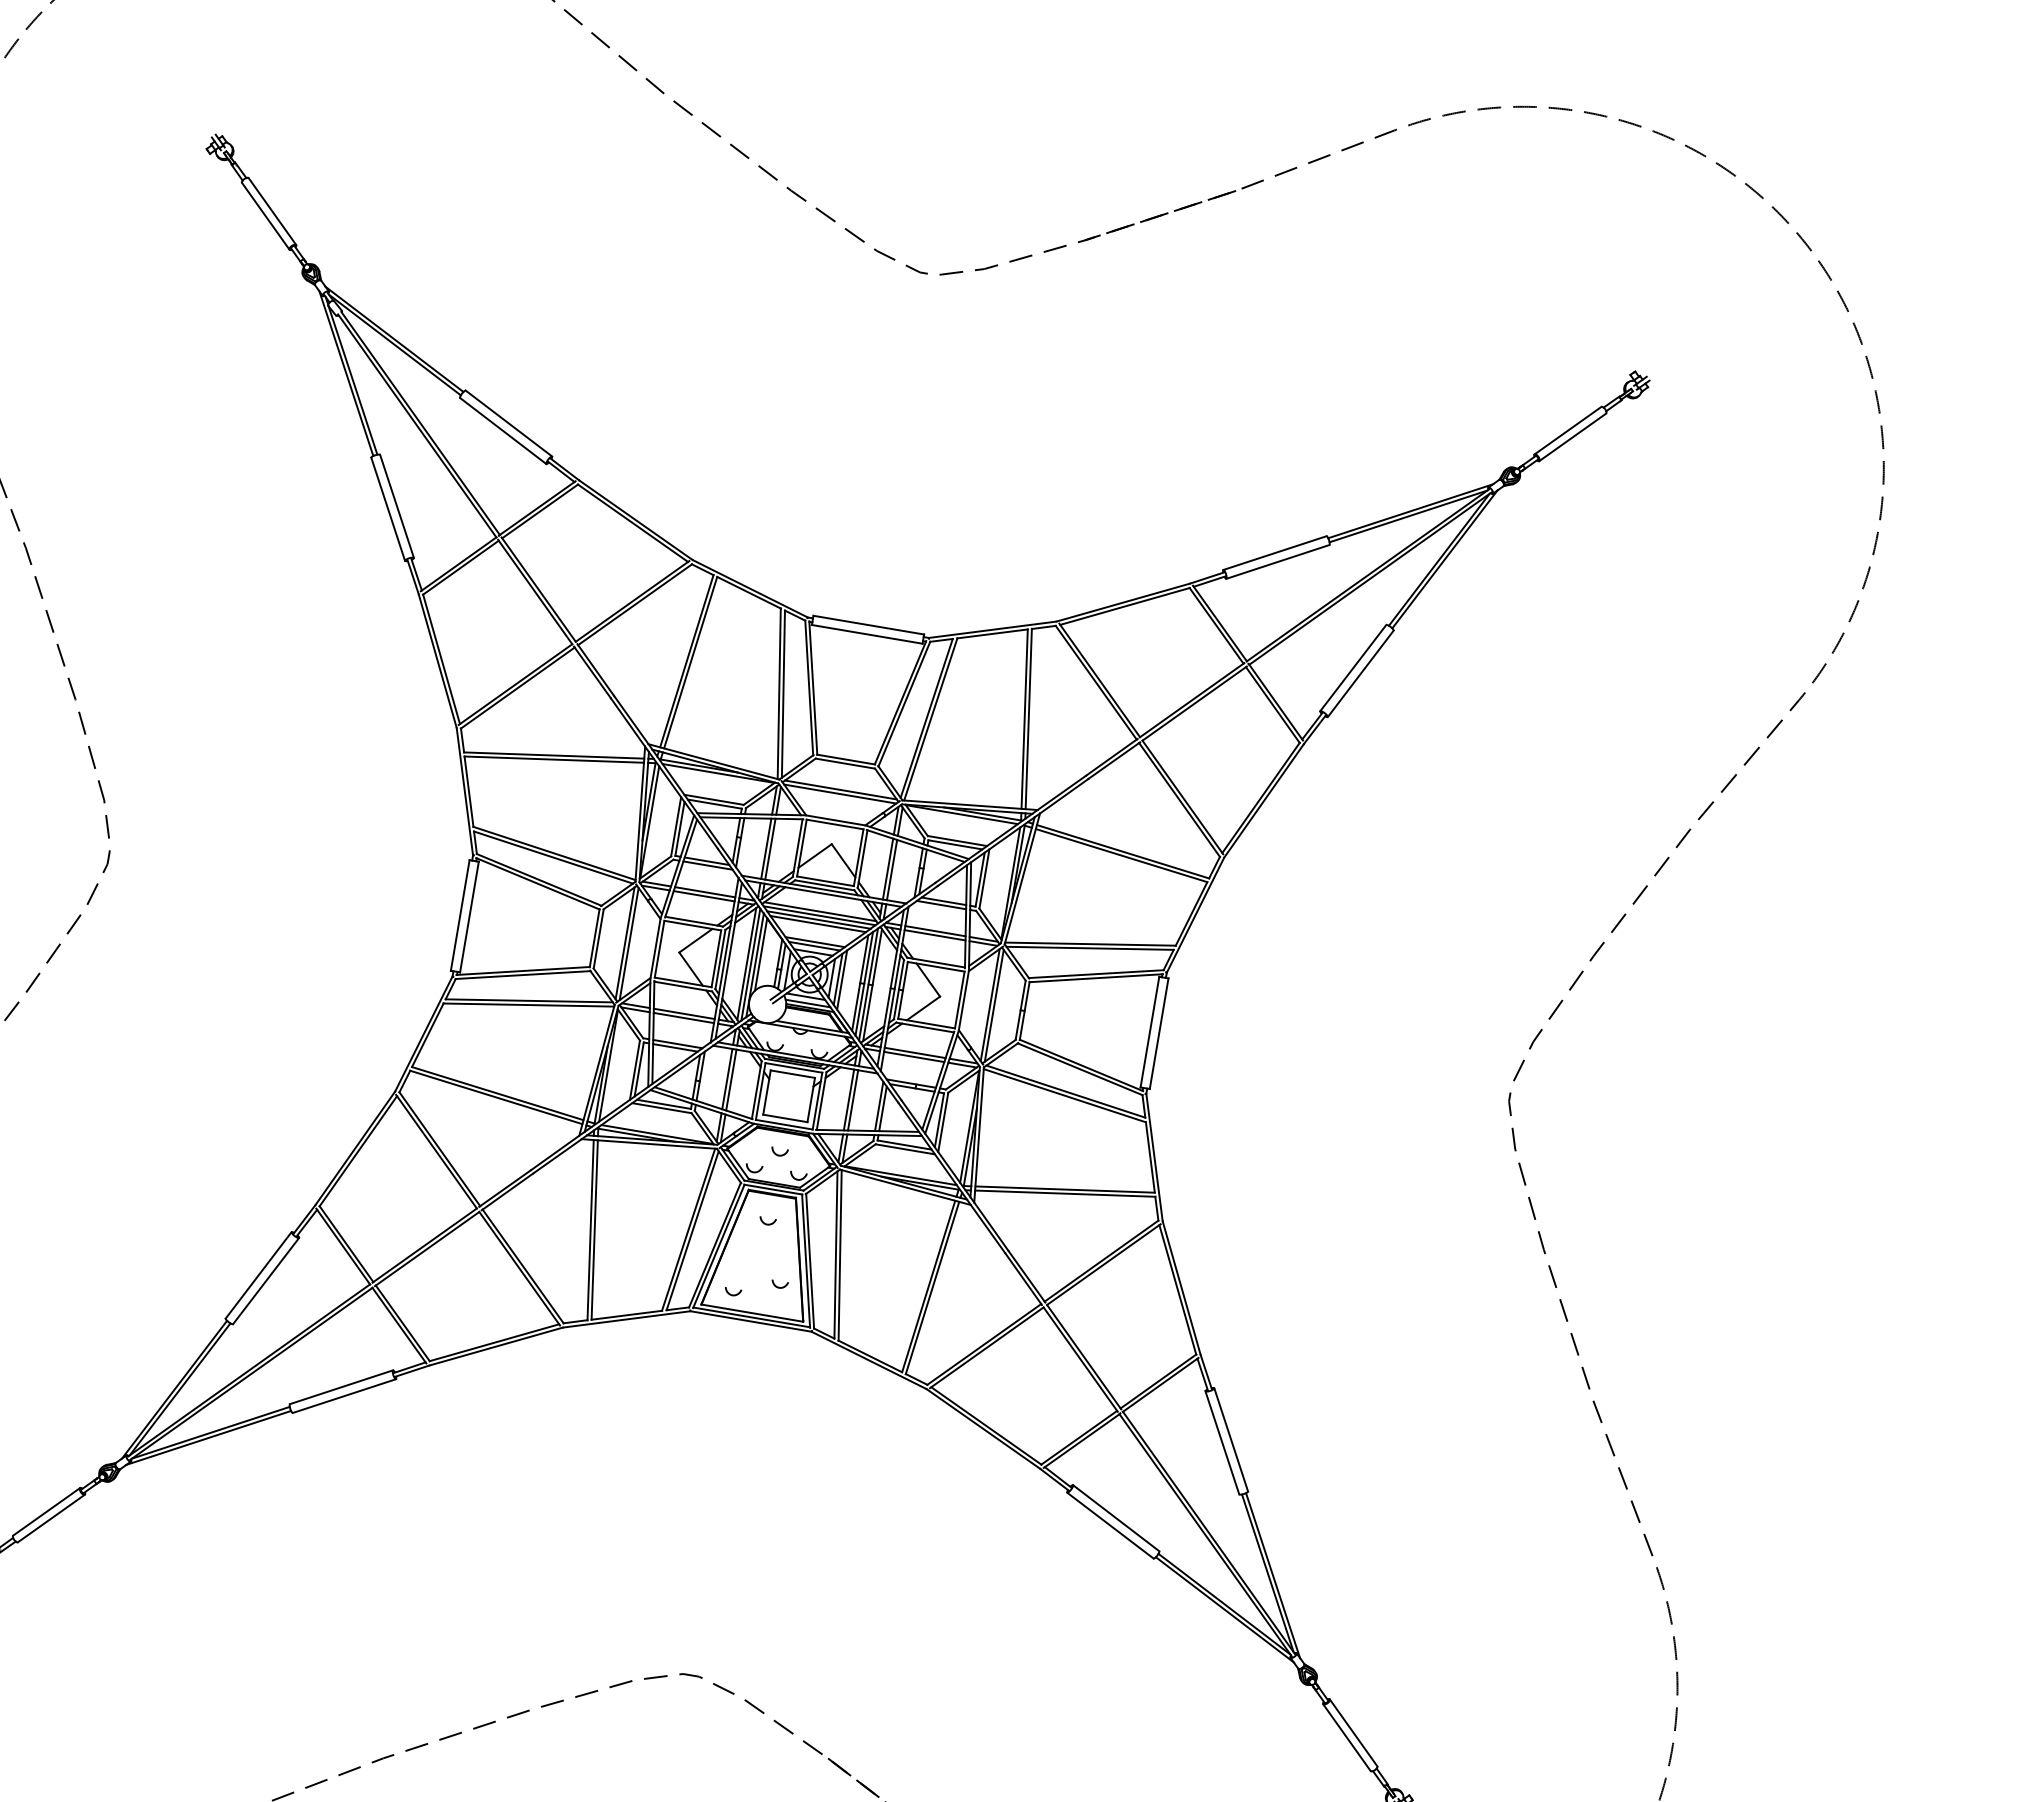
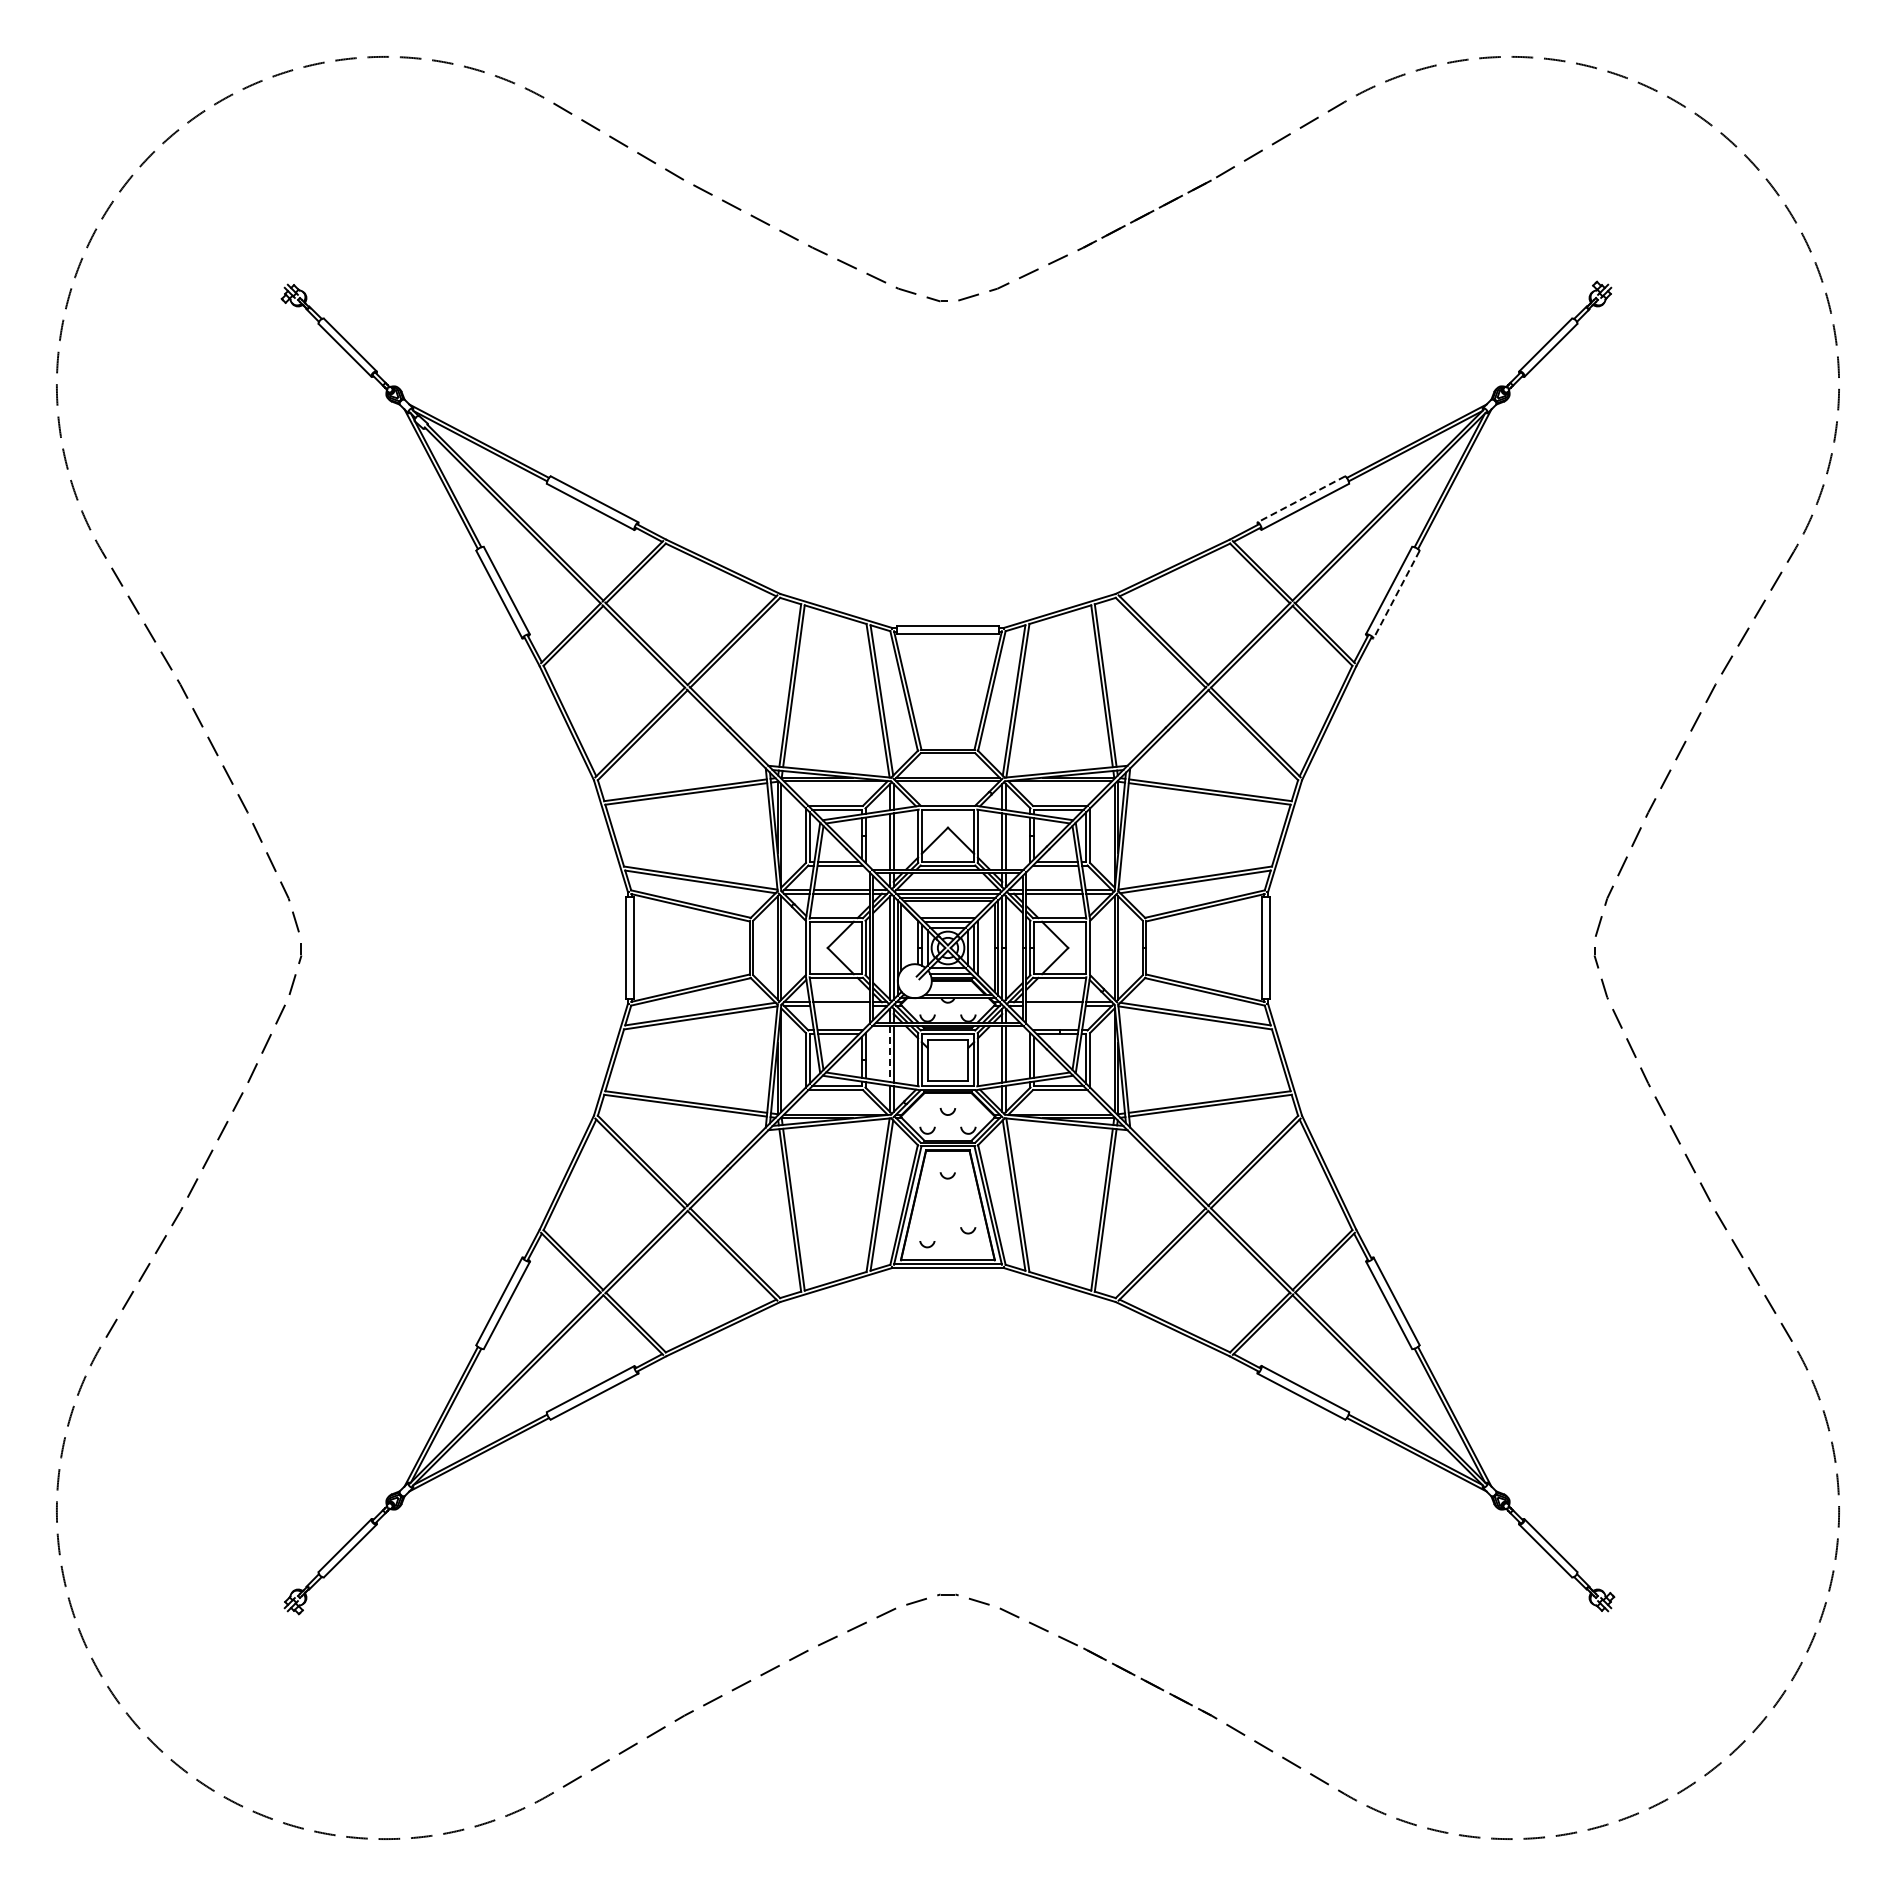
line: (1274, 553) -> (1300, 499), solid -> dashed
line: (1360, 674) -> (1396, 595), solid -> dashed
line: (683, 1018) -> (841, 1006), removed
line: (914, 1057) -> (1054, 1006), removed
line: (726, 1079) -> (889, 1054), solid -> dashed

